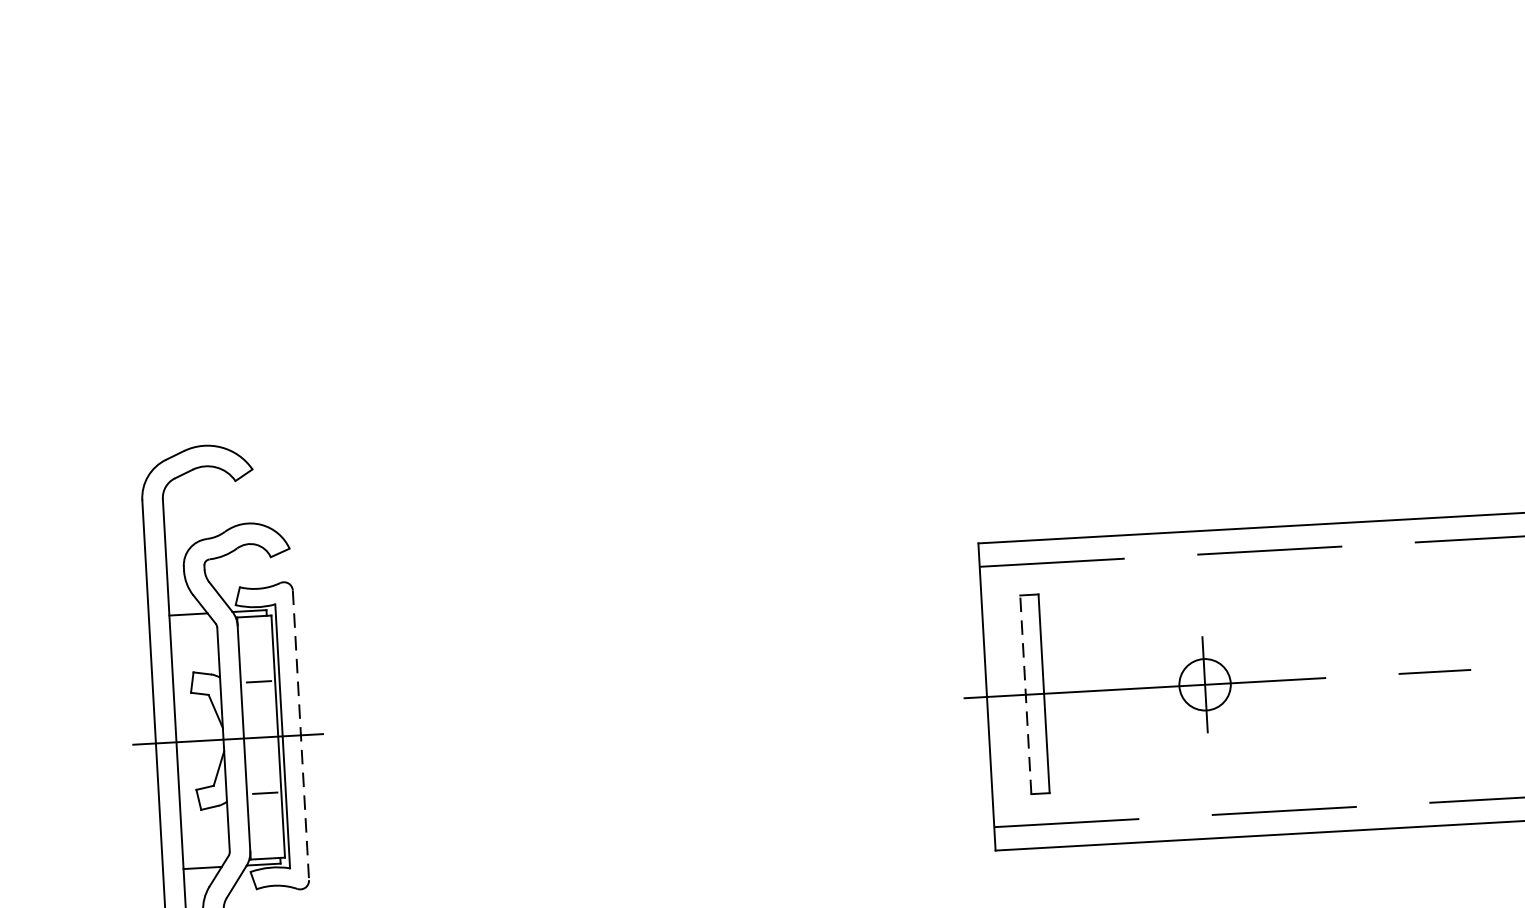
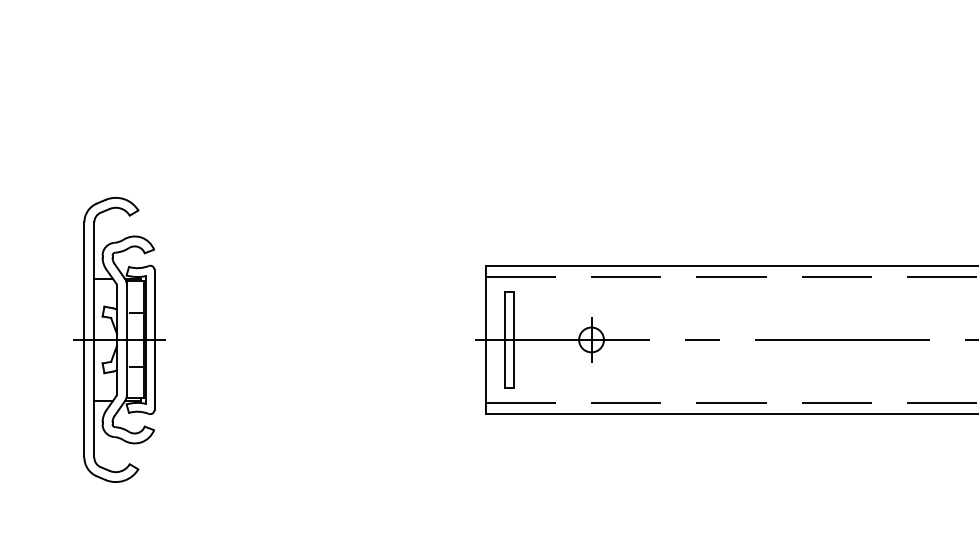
line: (1024, 693) -> (504, 339), dashed -> solid
line: (300, 734) -> (154, 339), dashed -> solid

